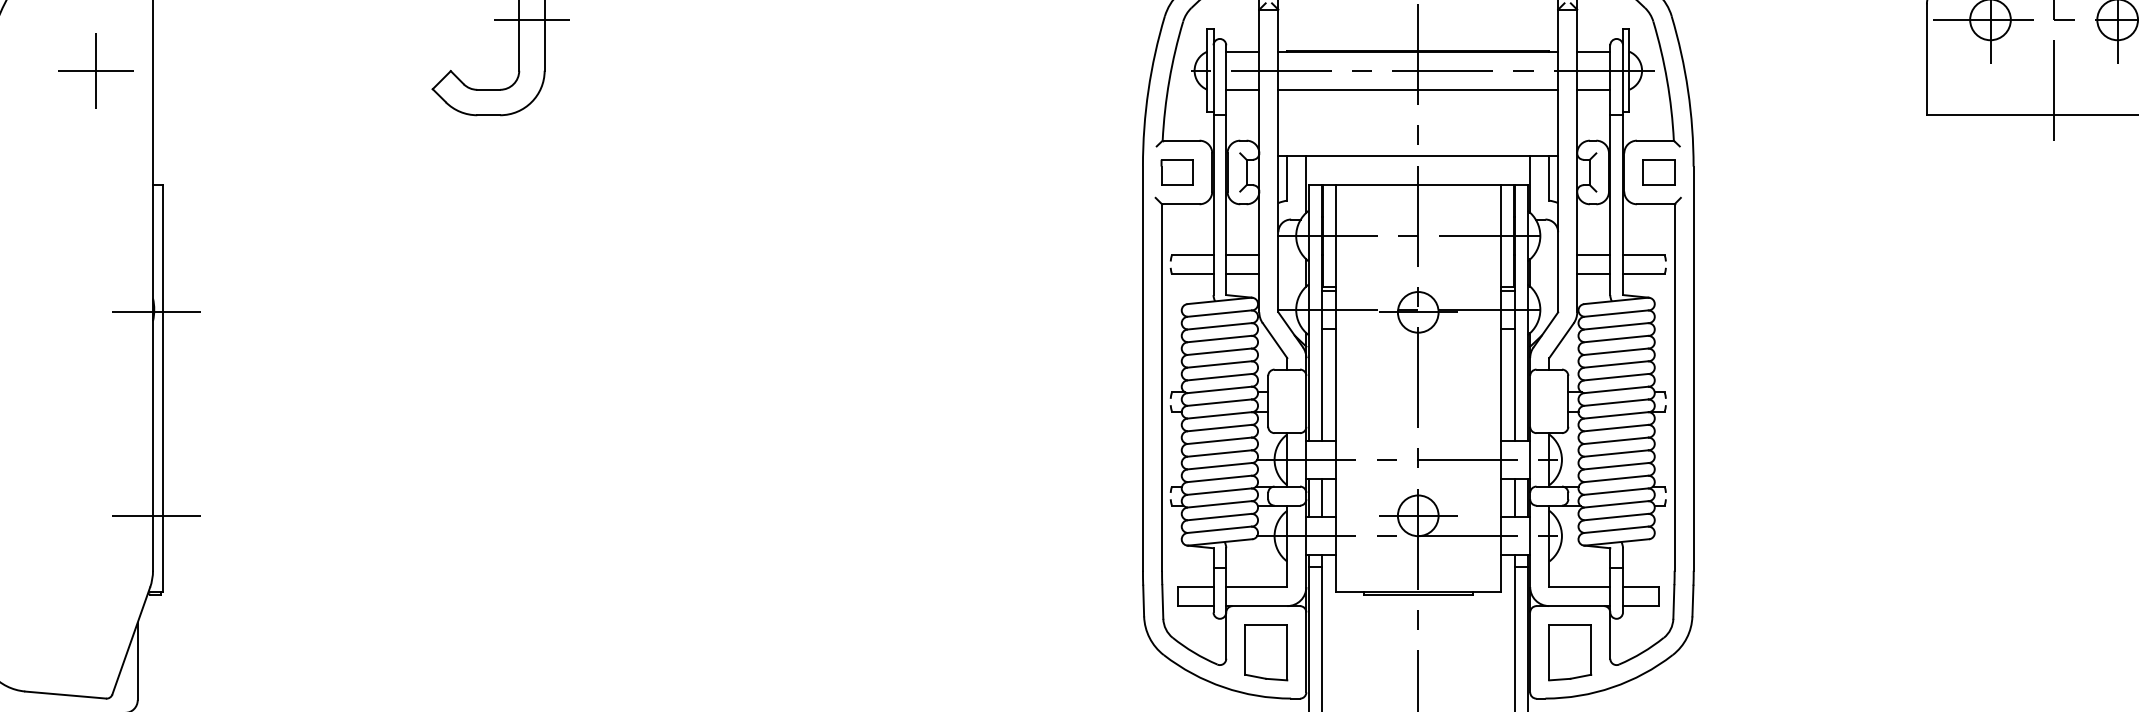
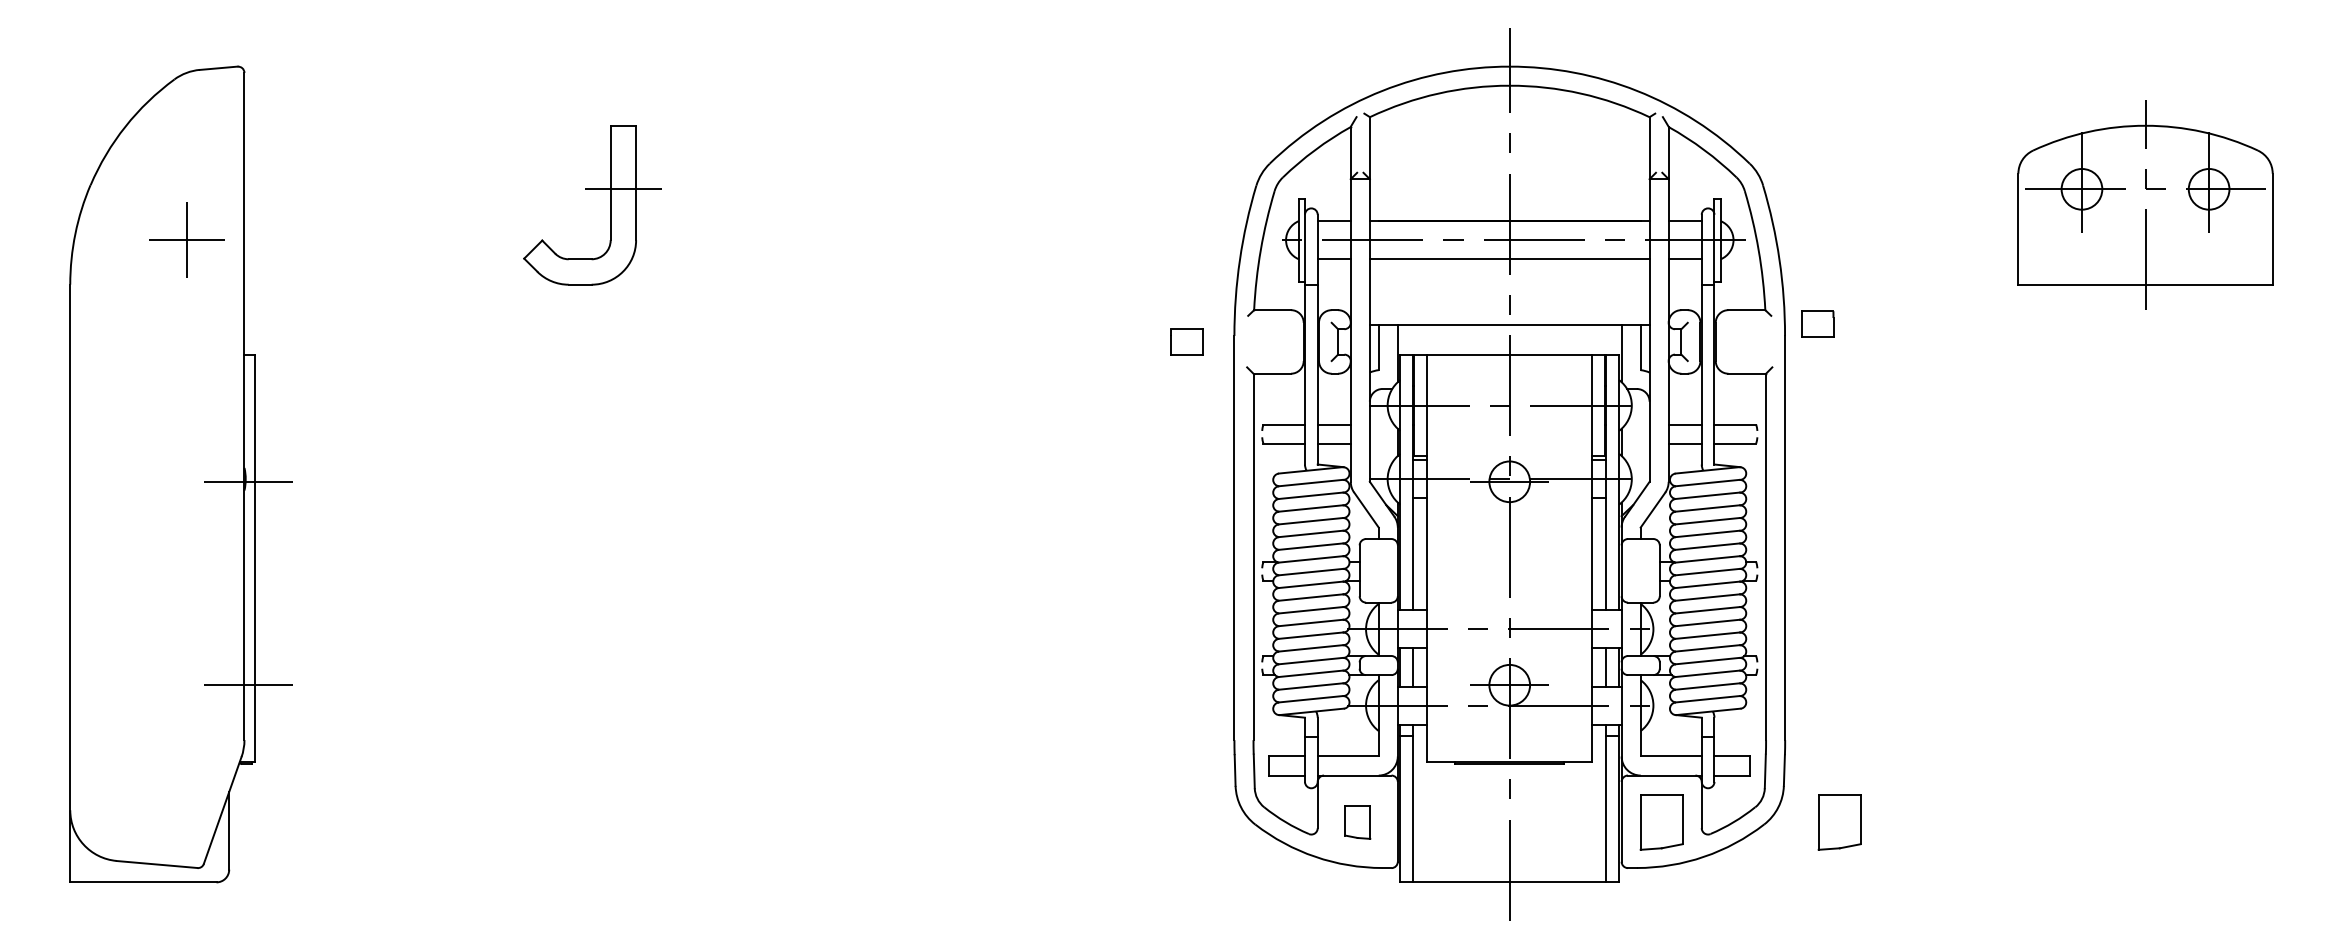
part: (1177, 172) -> (1186, 341), moved
part: (1659, 172) -> (1817, 323), moved
part: (1266, 653) -> (1357, 822), size x0.6
part: (1748, 653) -> (1839, 822), added

